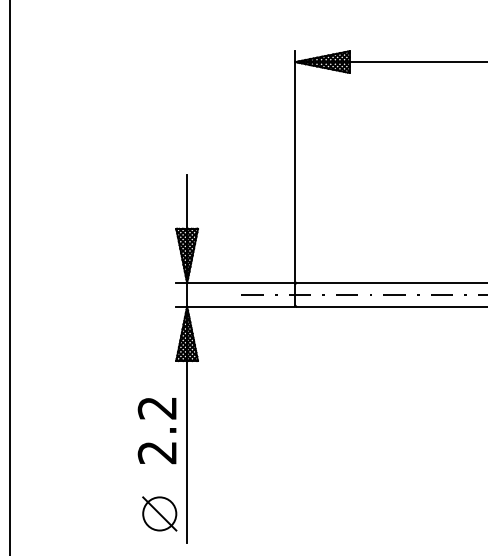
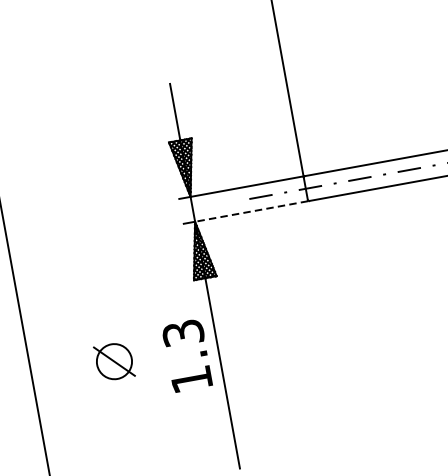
line: (240, 306) -> (250, 211), solid -> dashed
text: (156, 430) -> (186, 356), 2.2 -> 1.3
part: (159, 513) -> (114, 361), moved

